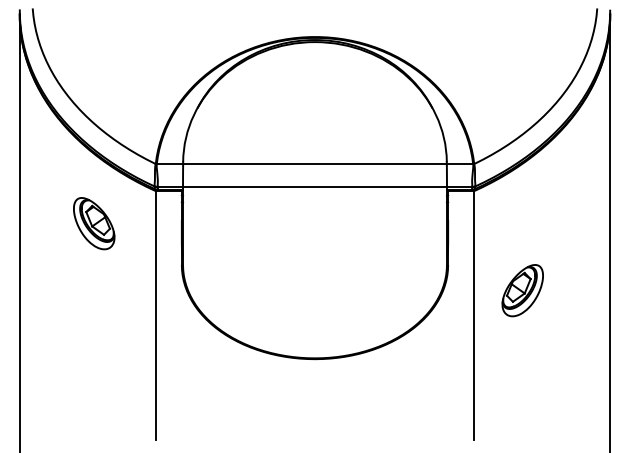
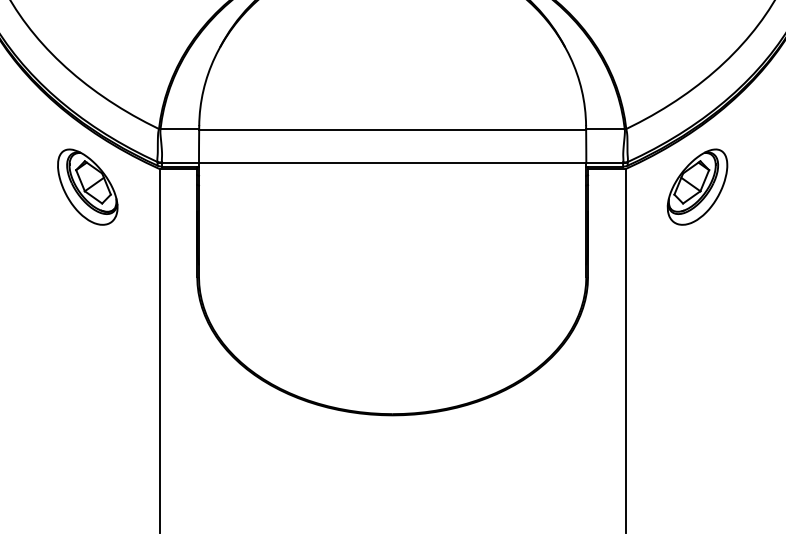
part: (94, 223) -> (88, 186), moved
part: (522, 290) -> (697, 186), moved

